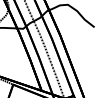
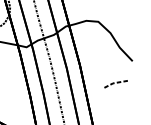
line: (84, 44) -> (113, 84), added

